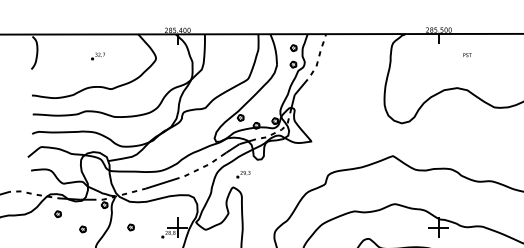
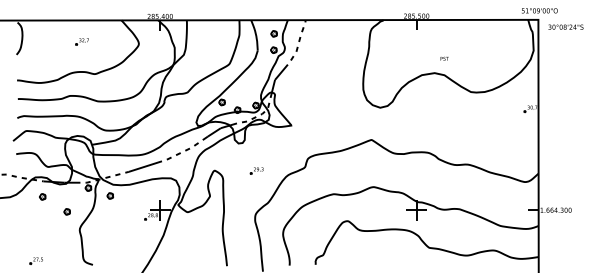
text: (467, 54) -> (444, 58), moved
part: (243, 174) -> (256, 170), moved
part: (130, 226) -> (109, 195), moved

